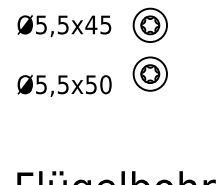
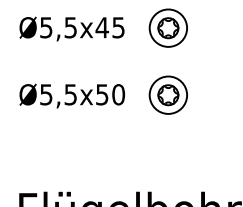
part: (149, 73) -> (167, 94), moved

